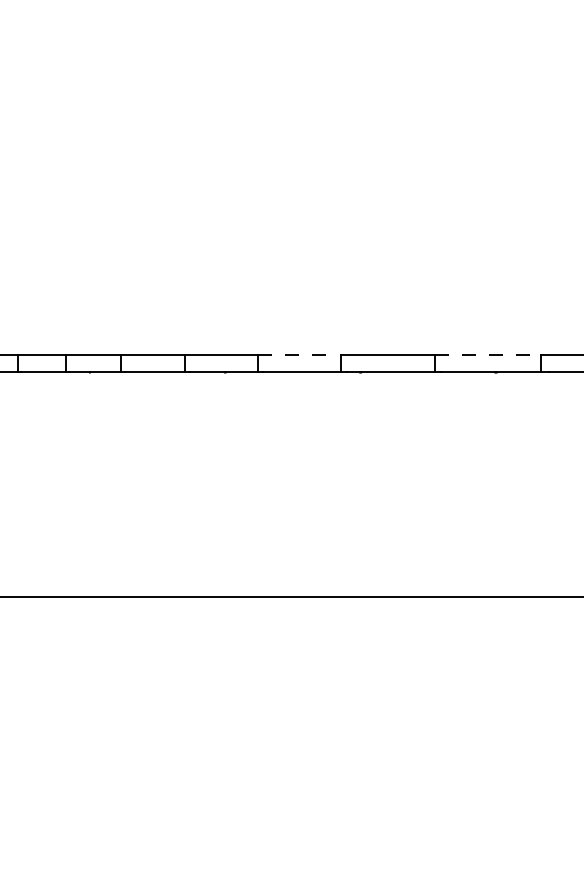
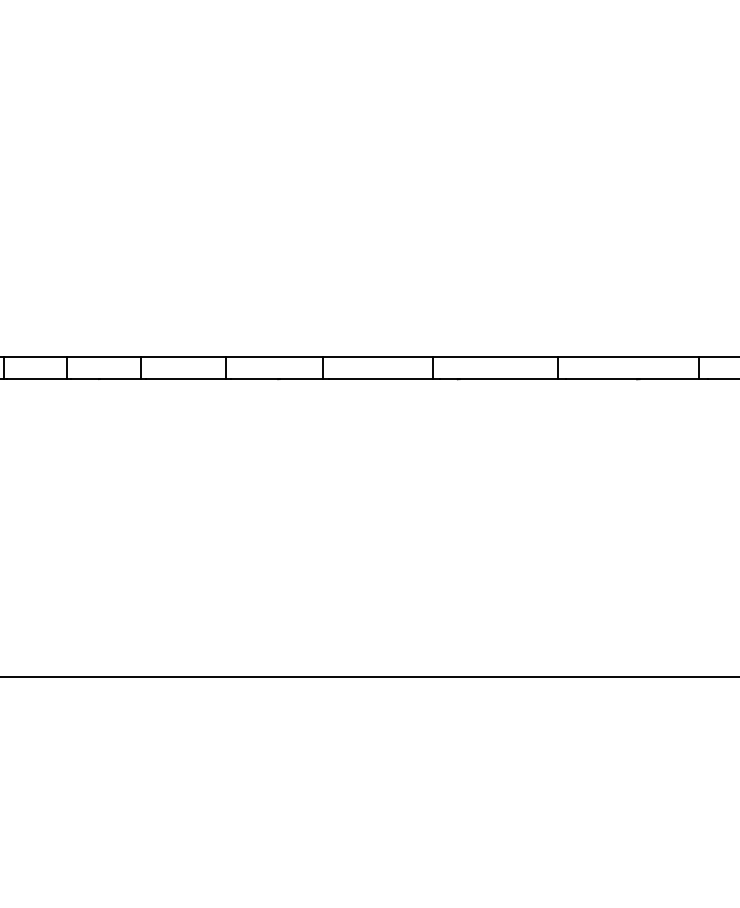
line: (300, 355) -> (378, 356), dashed -> solid
line: (488, 355) -> (628, 356), dashed -> solid

